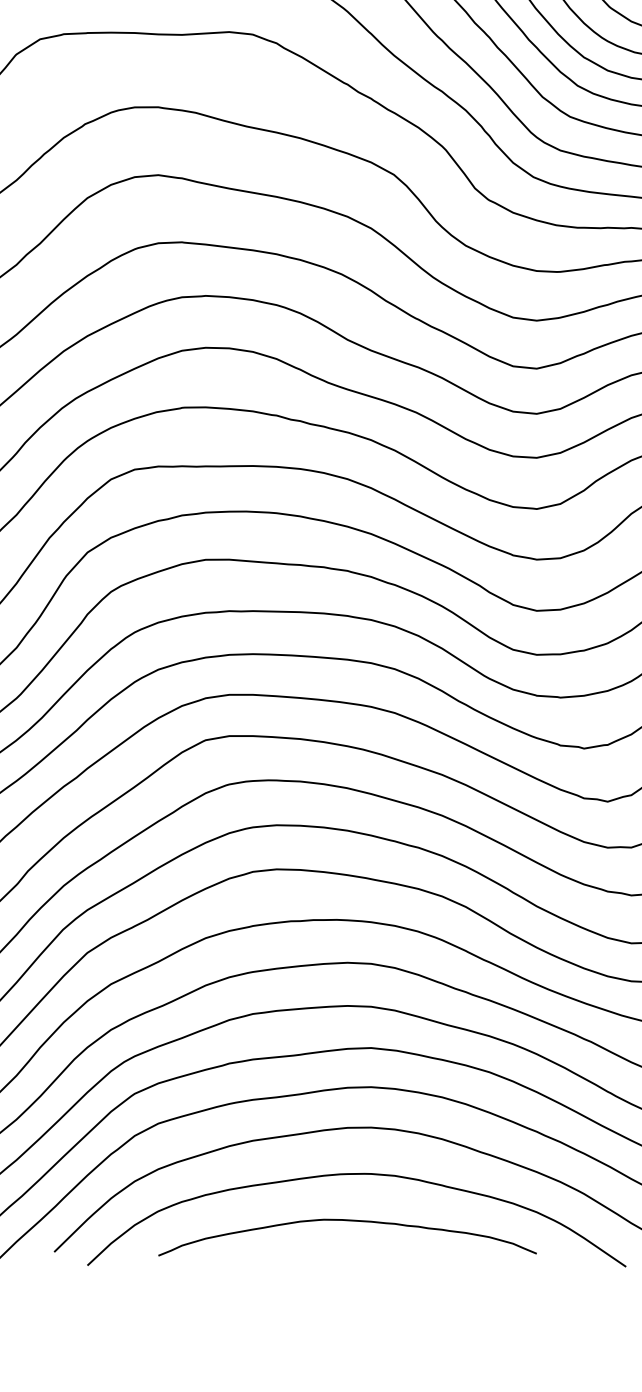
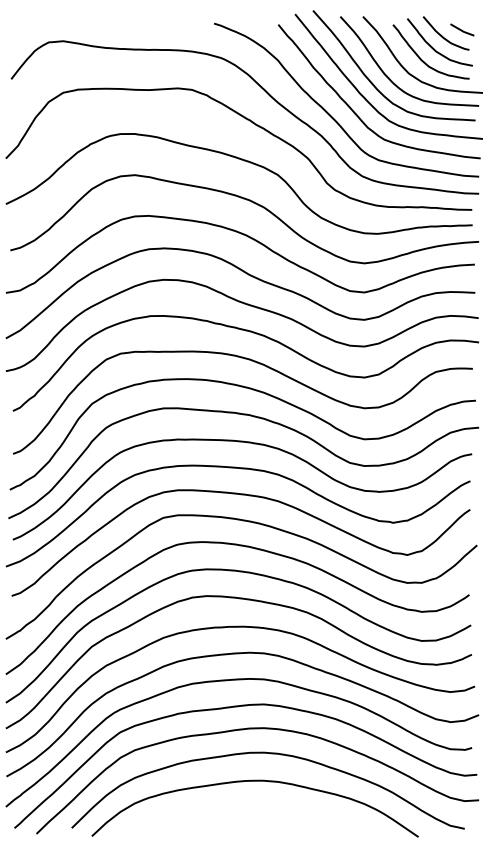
curve: (347, 1221) -> (249, 809), removed

